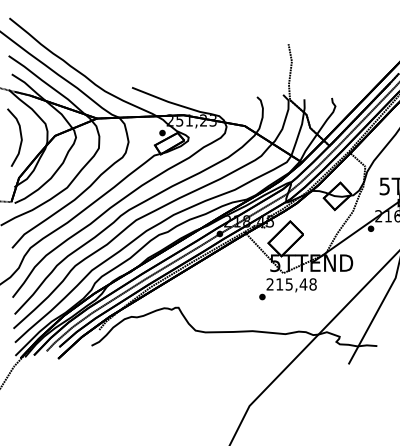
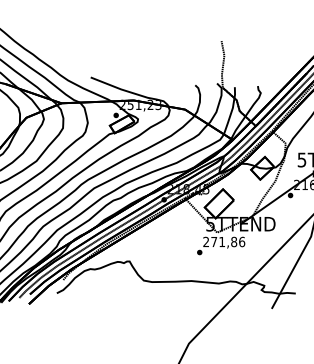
text: (296, 284) -> (228, 242), 215,48 -> 271,86

